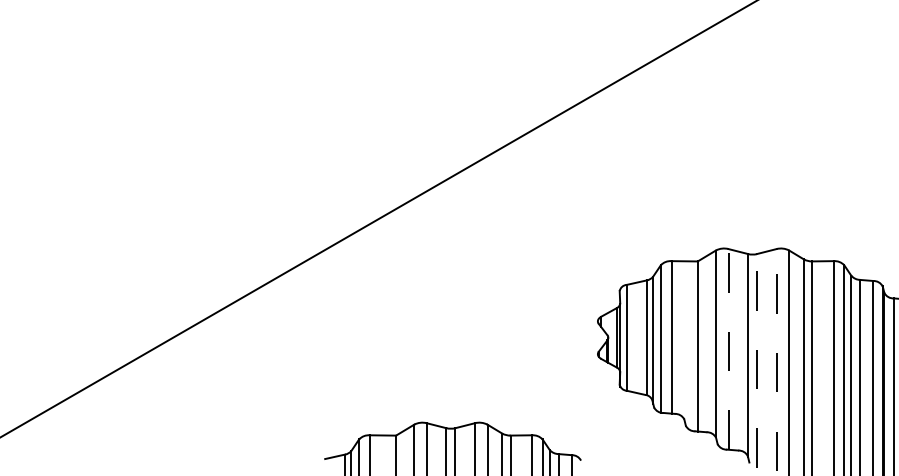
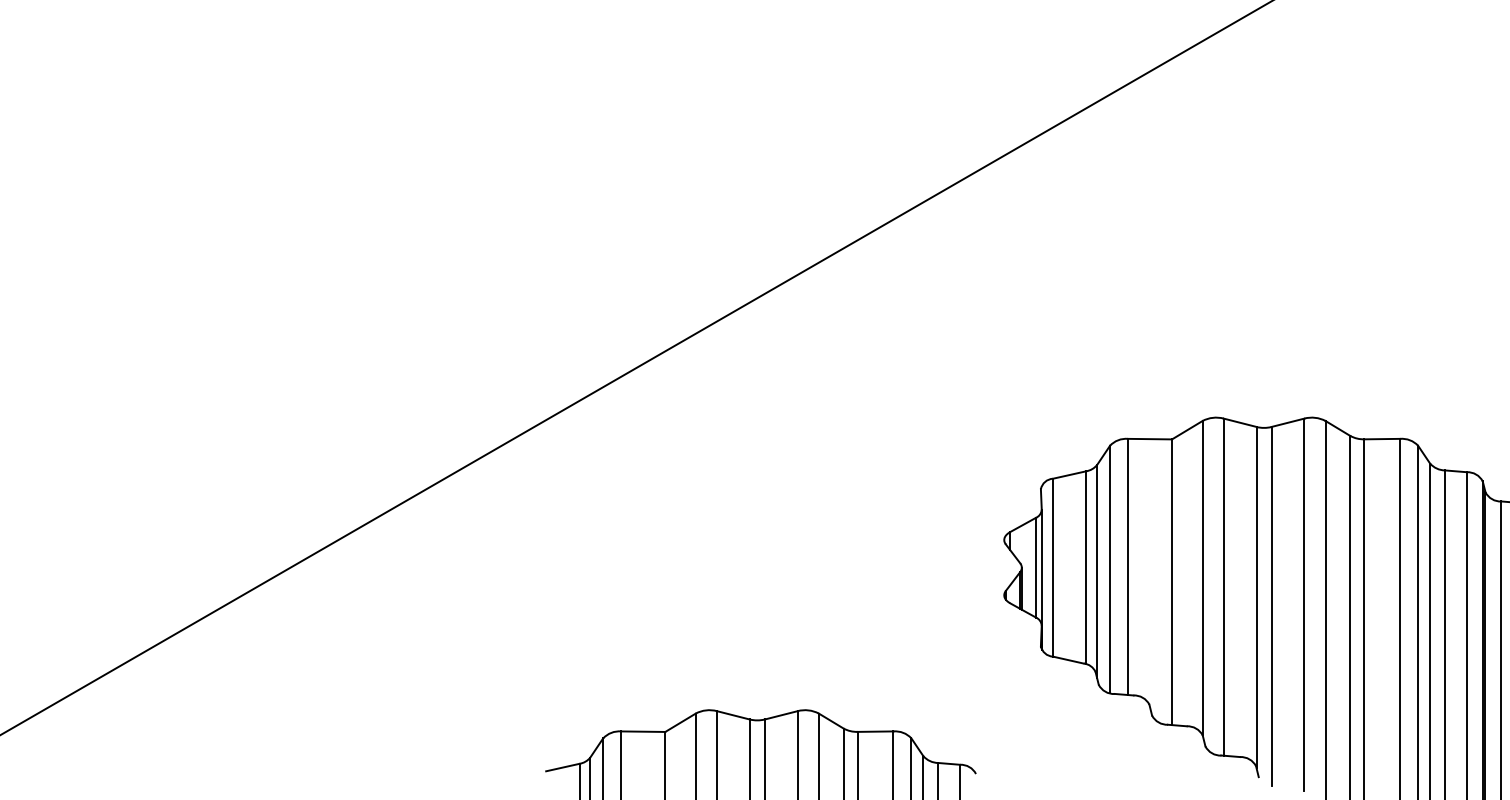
line: (728, 348) -> (1223, 585), dashed -> solid
line: (776, 359) -> (1304, 604), dashed -> solid
line: (757, 360) -> (1272, 605), dashed -> solid

